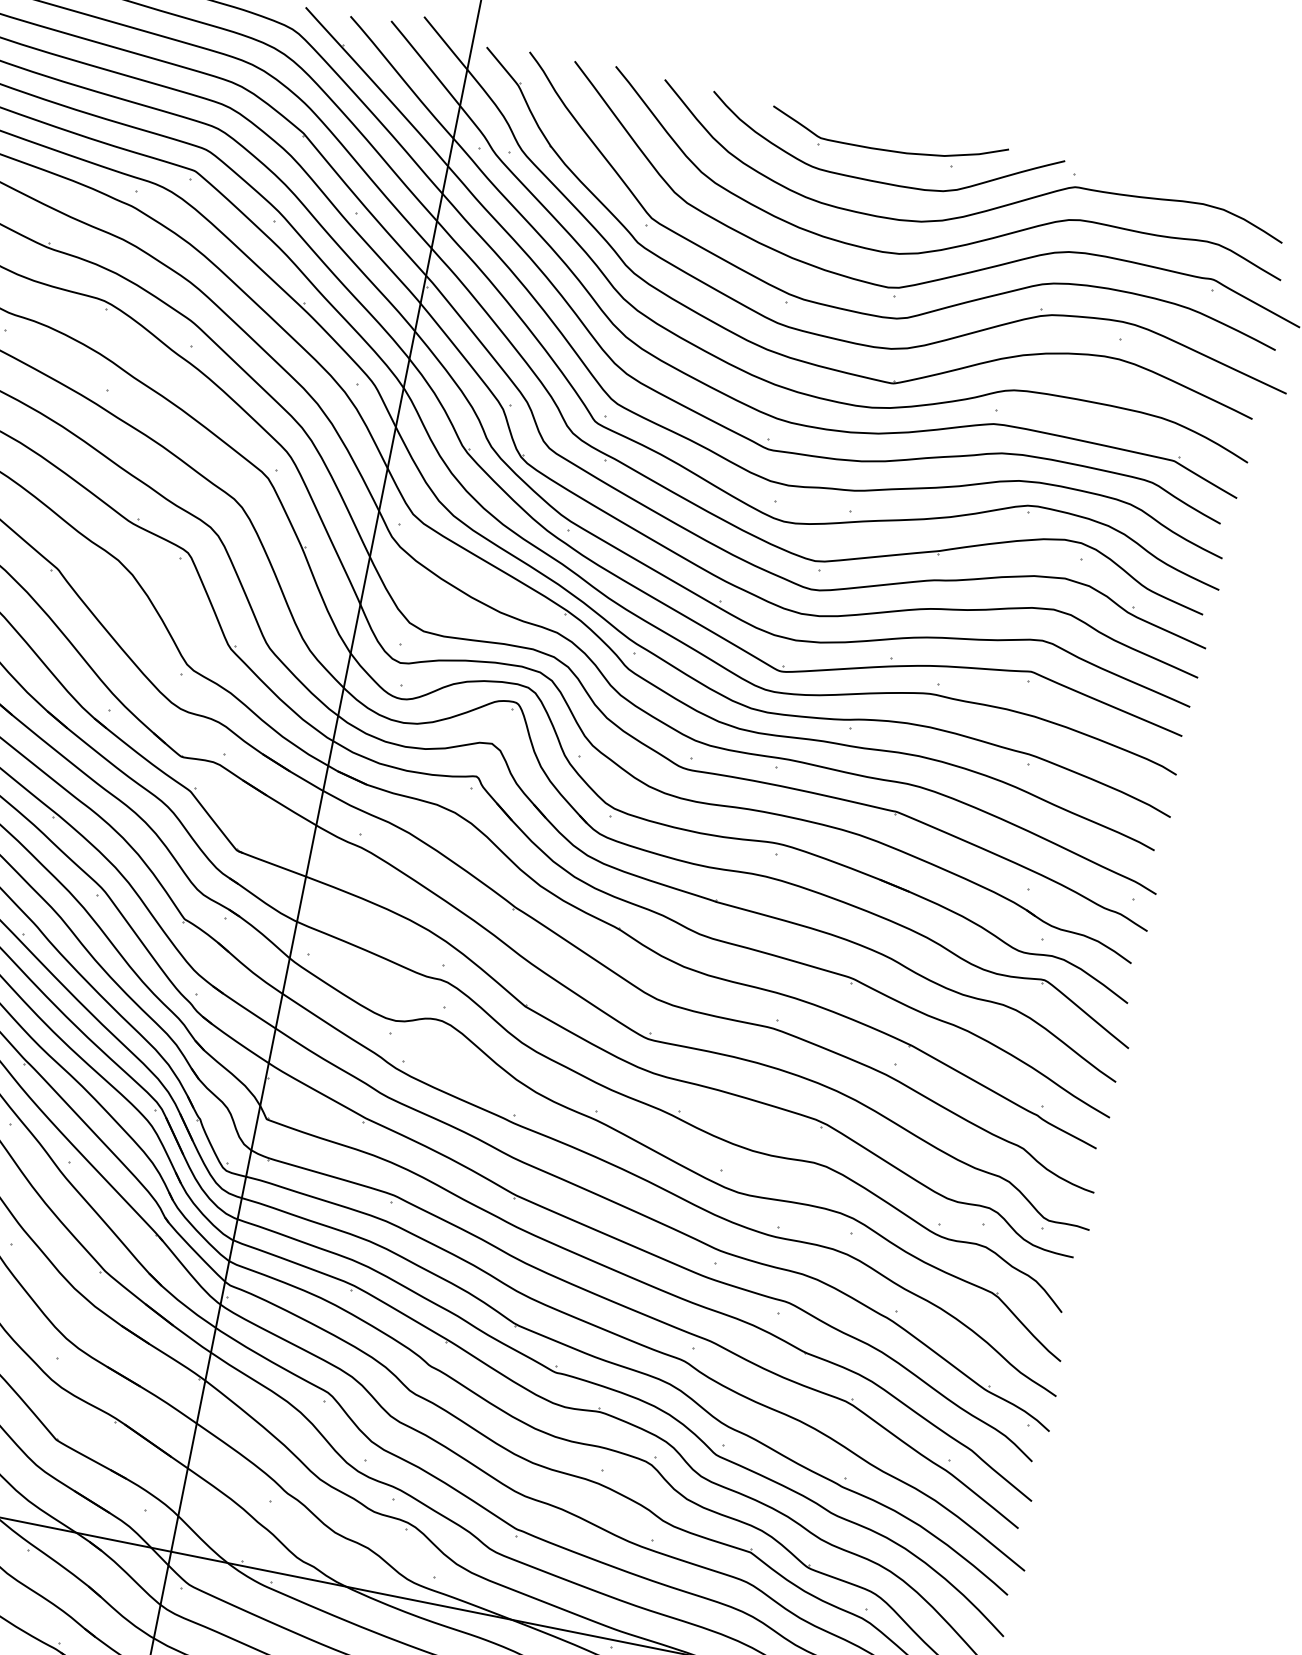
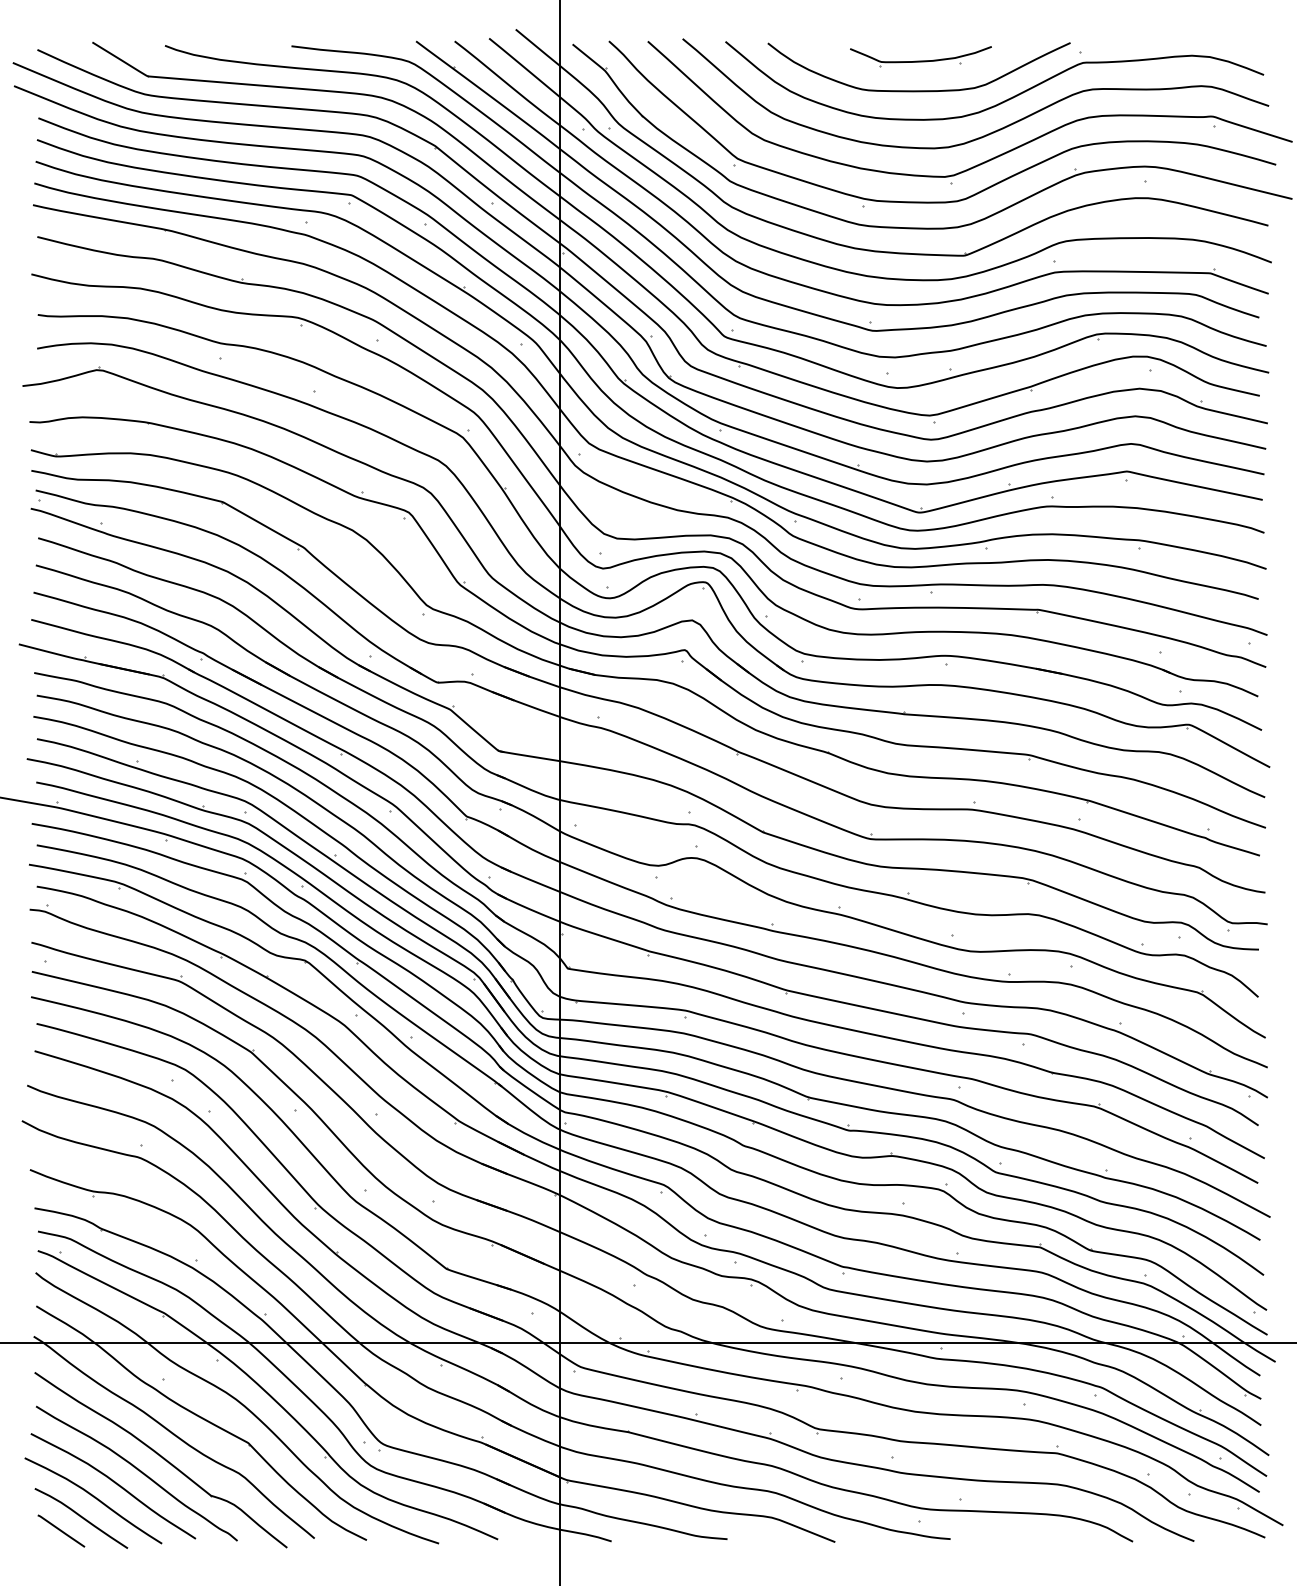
part: (887, 142) -> (920, 56), size x0.7

